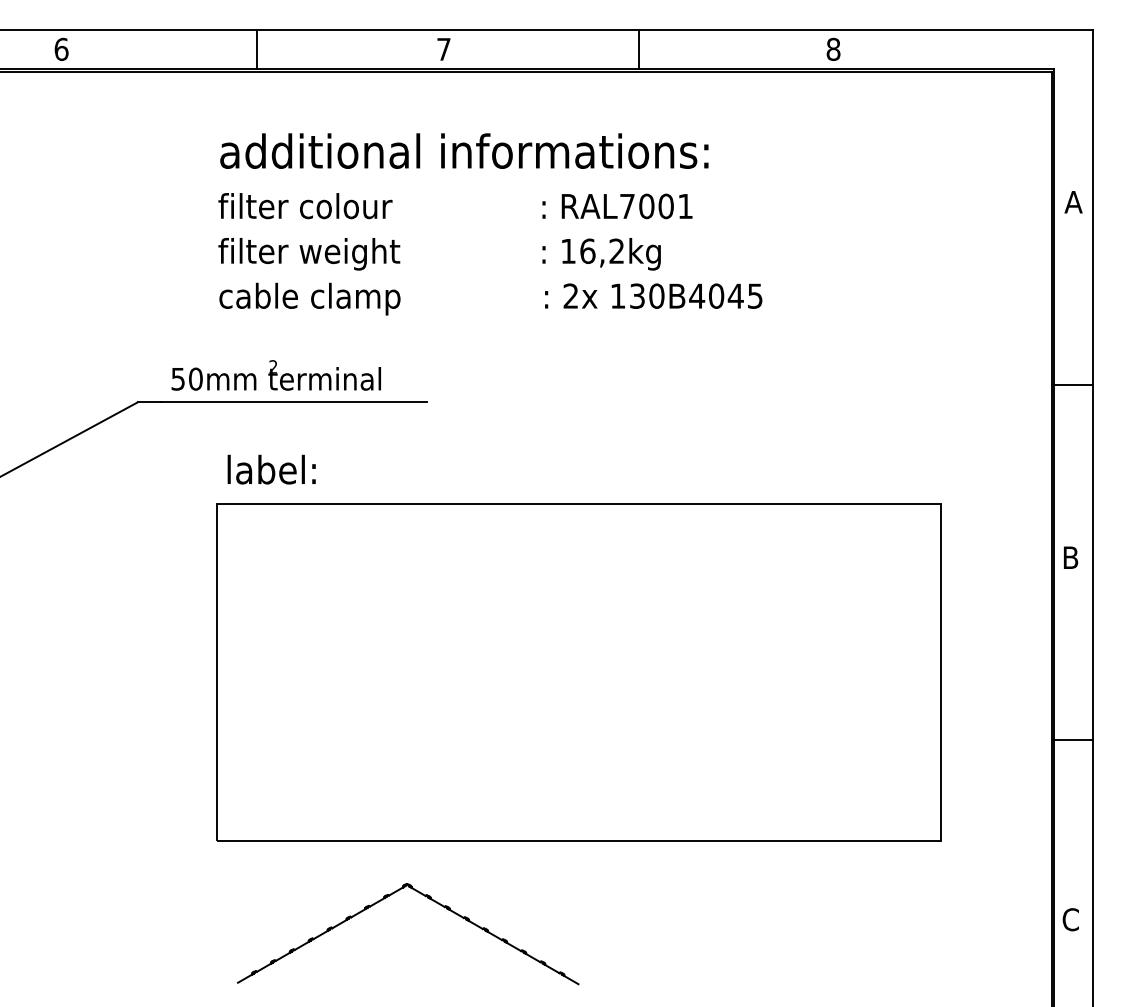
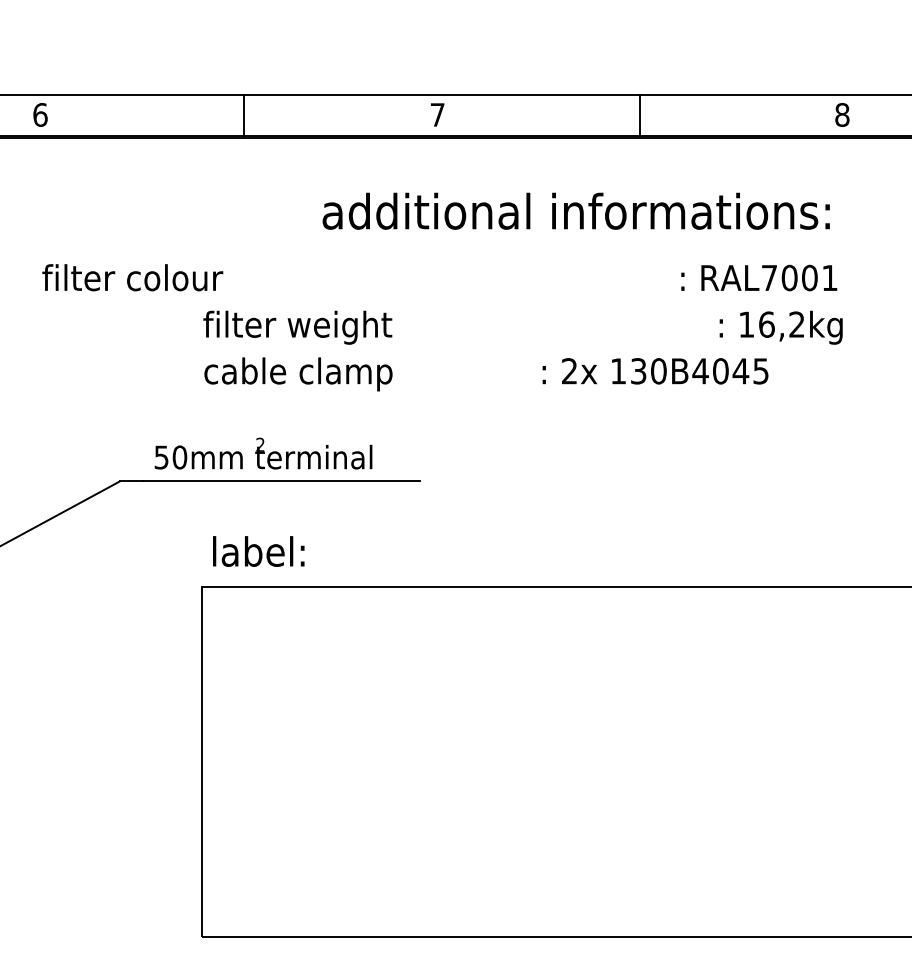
text: (464, 150) -> (576, 210), moved
text: (305, 206) -> (132, 278), moved
text: (617, 206) -> (759, 278), moved
text: (601, 254) -> (781, 327), moved

